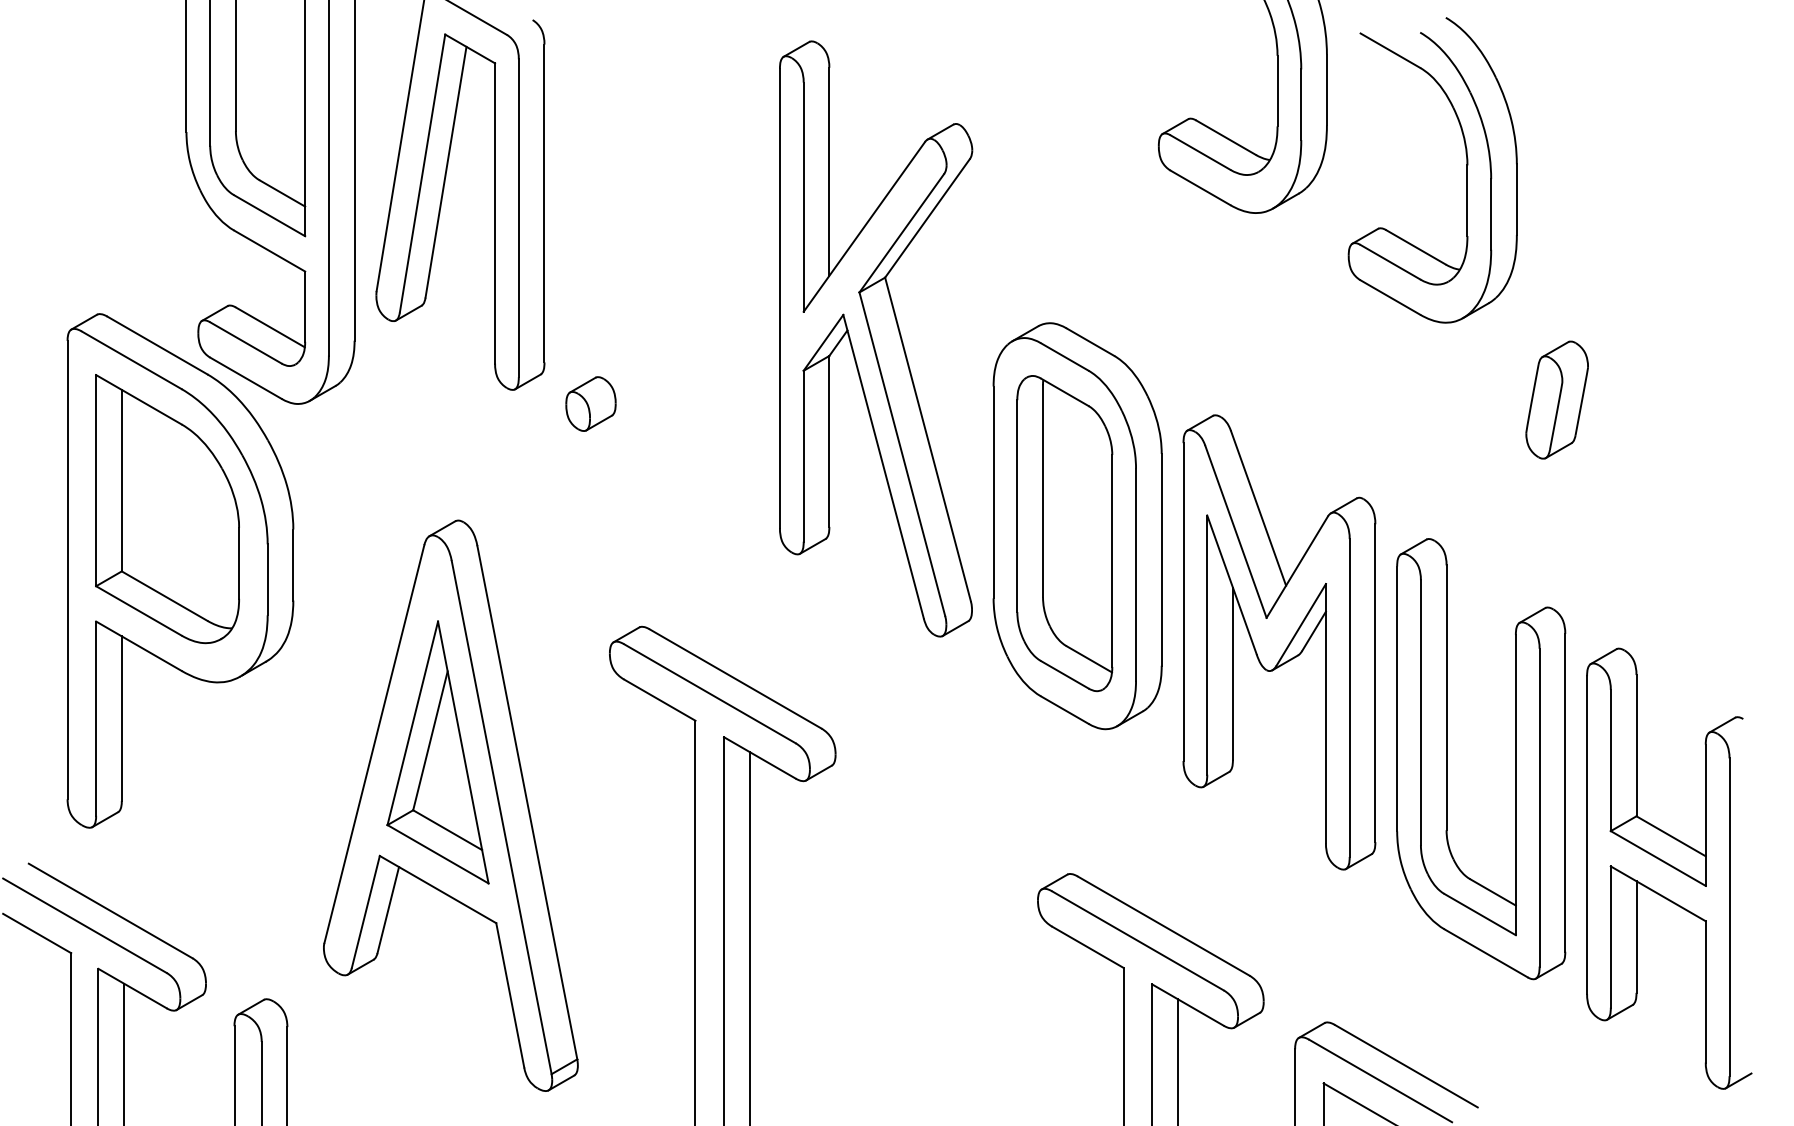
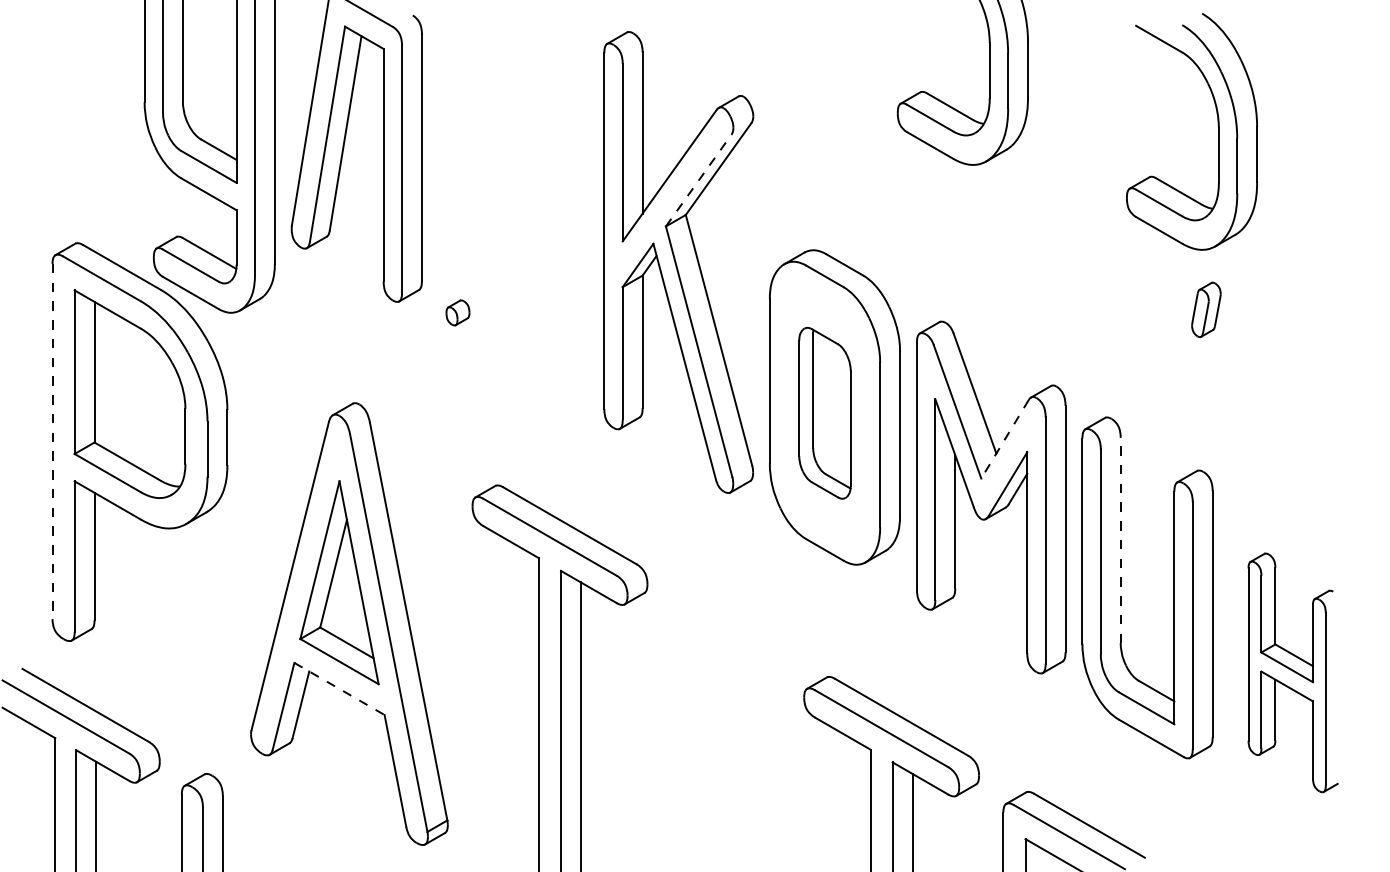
part: (1465, 162) -> (1217, 125), moved
line: (901, 233) -> (698, 180), solid -> dashed
part: (1557, 399) -> (1206, 309), size x0.6
part: (590, 403) -> (457, 312), size x0.6
part: (1064, 533) -> (824, 413), size x0.7
line: (1297, 567) -> (1005, 439), solid -> dashed
line: (67, 570) -> (52, 441), solid -> dashed
line: (1446, 697) -> (1120, 540), solid -> dashed
part: (1668, 868) -> (1292, 672), size x0.7
line: (438, 890) -> (339, 689), solid -> dashed

